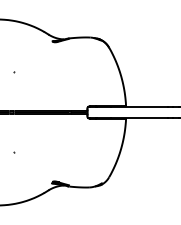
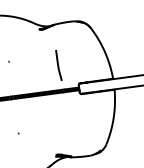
line: (68, 83) -> (58, 65), added

